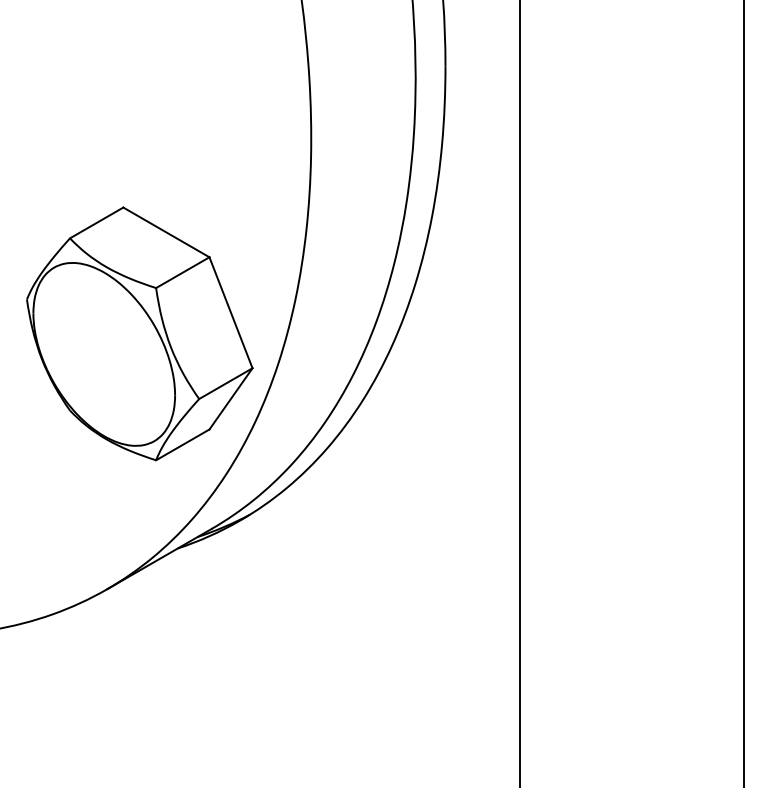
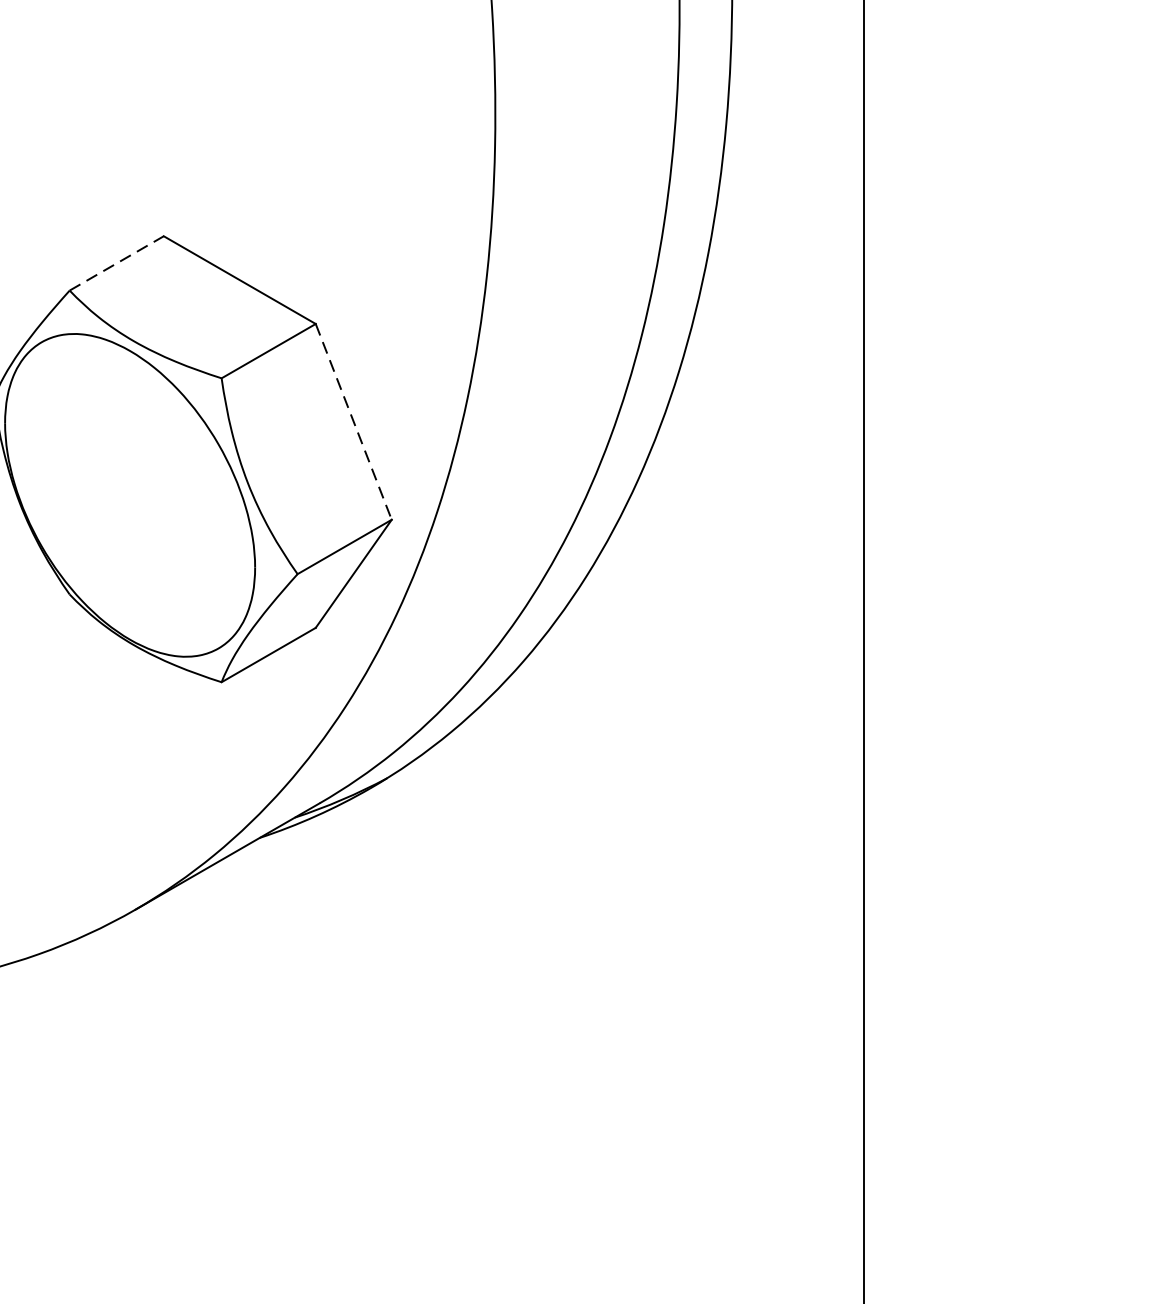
line: (96, 222) -> (116, 262), solid -> dashed
line: (231, 312) -> (354, 421), solid -> dashed

